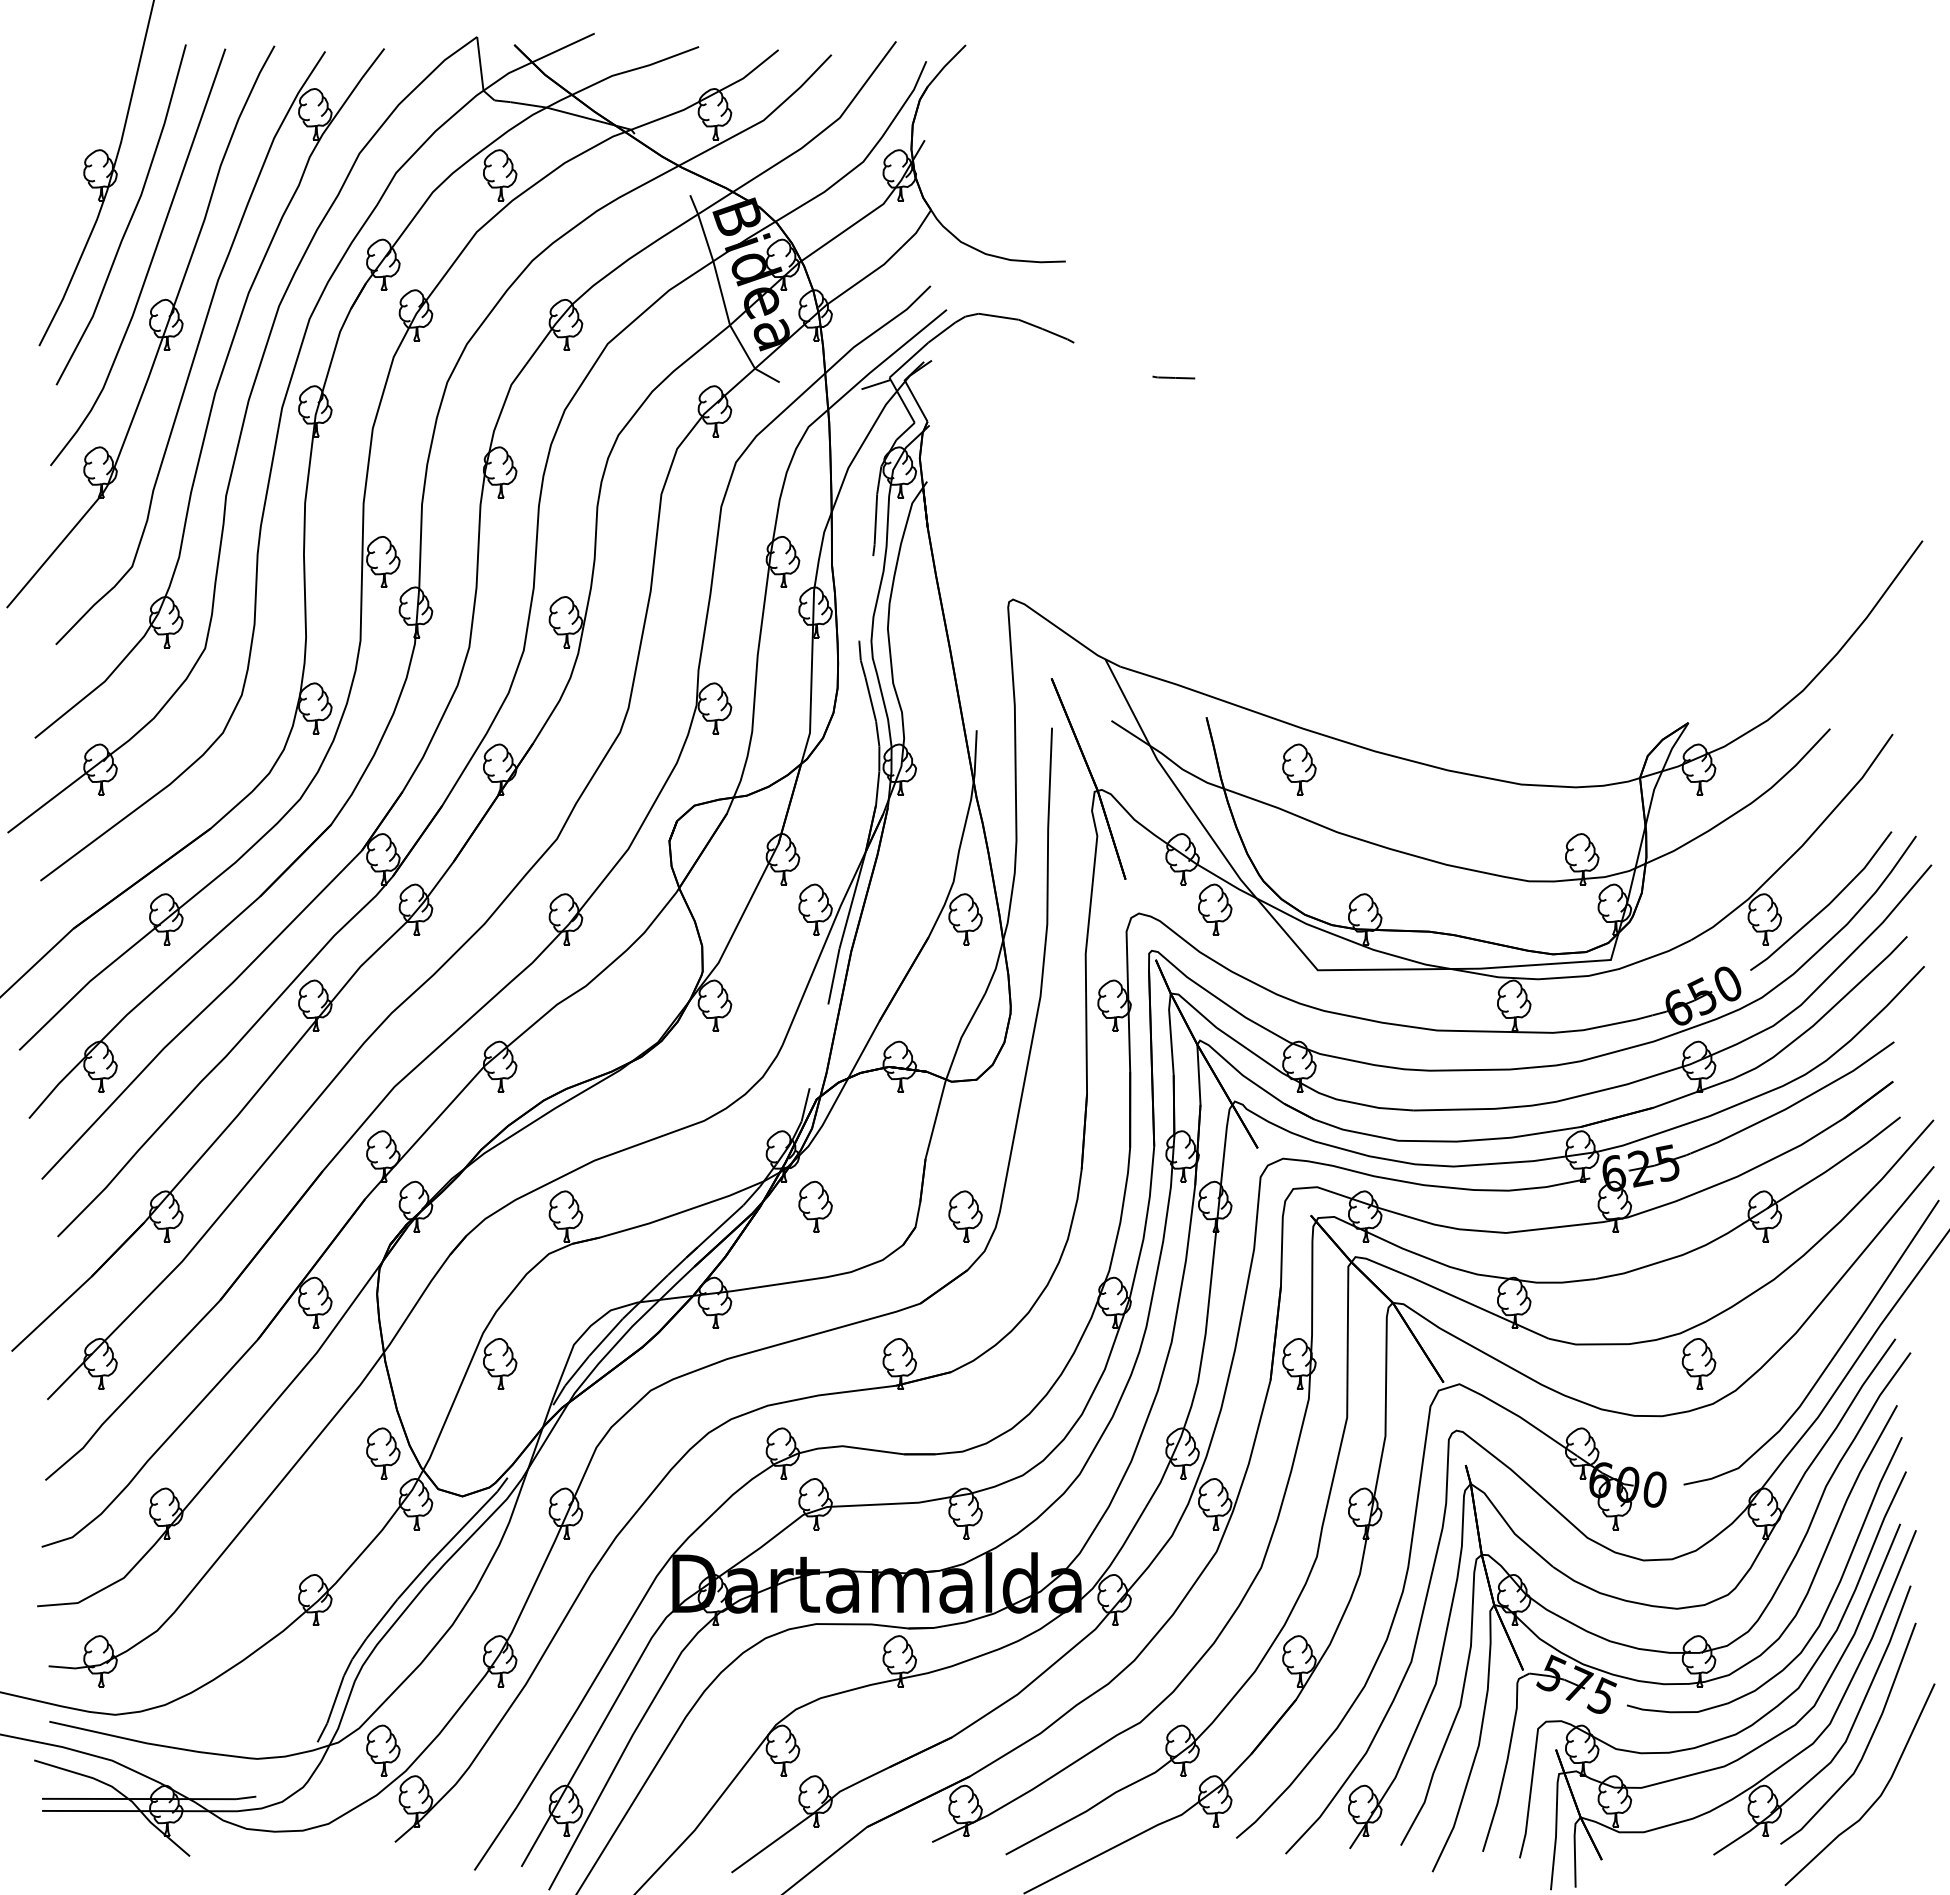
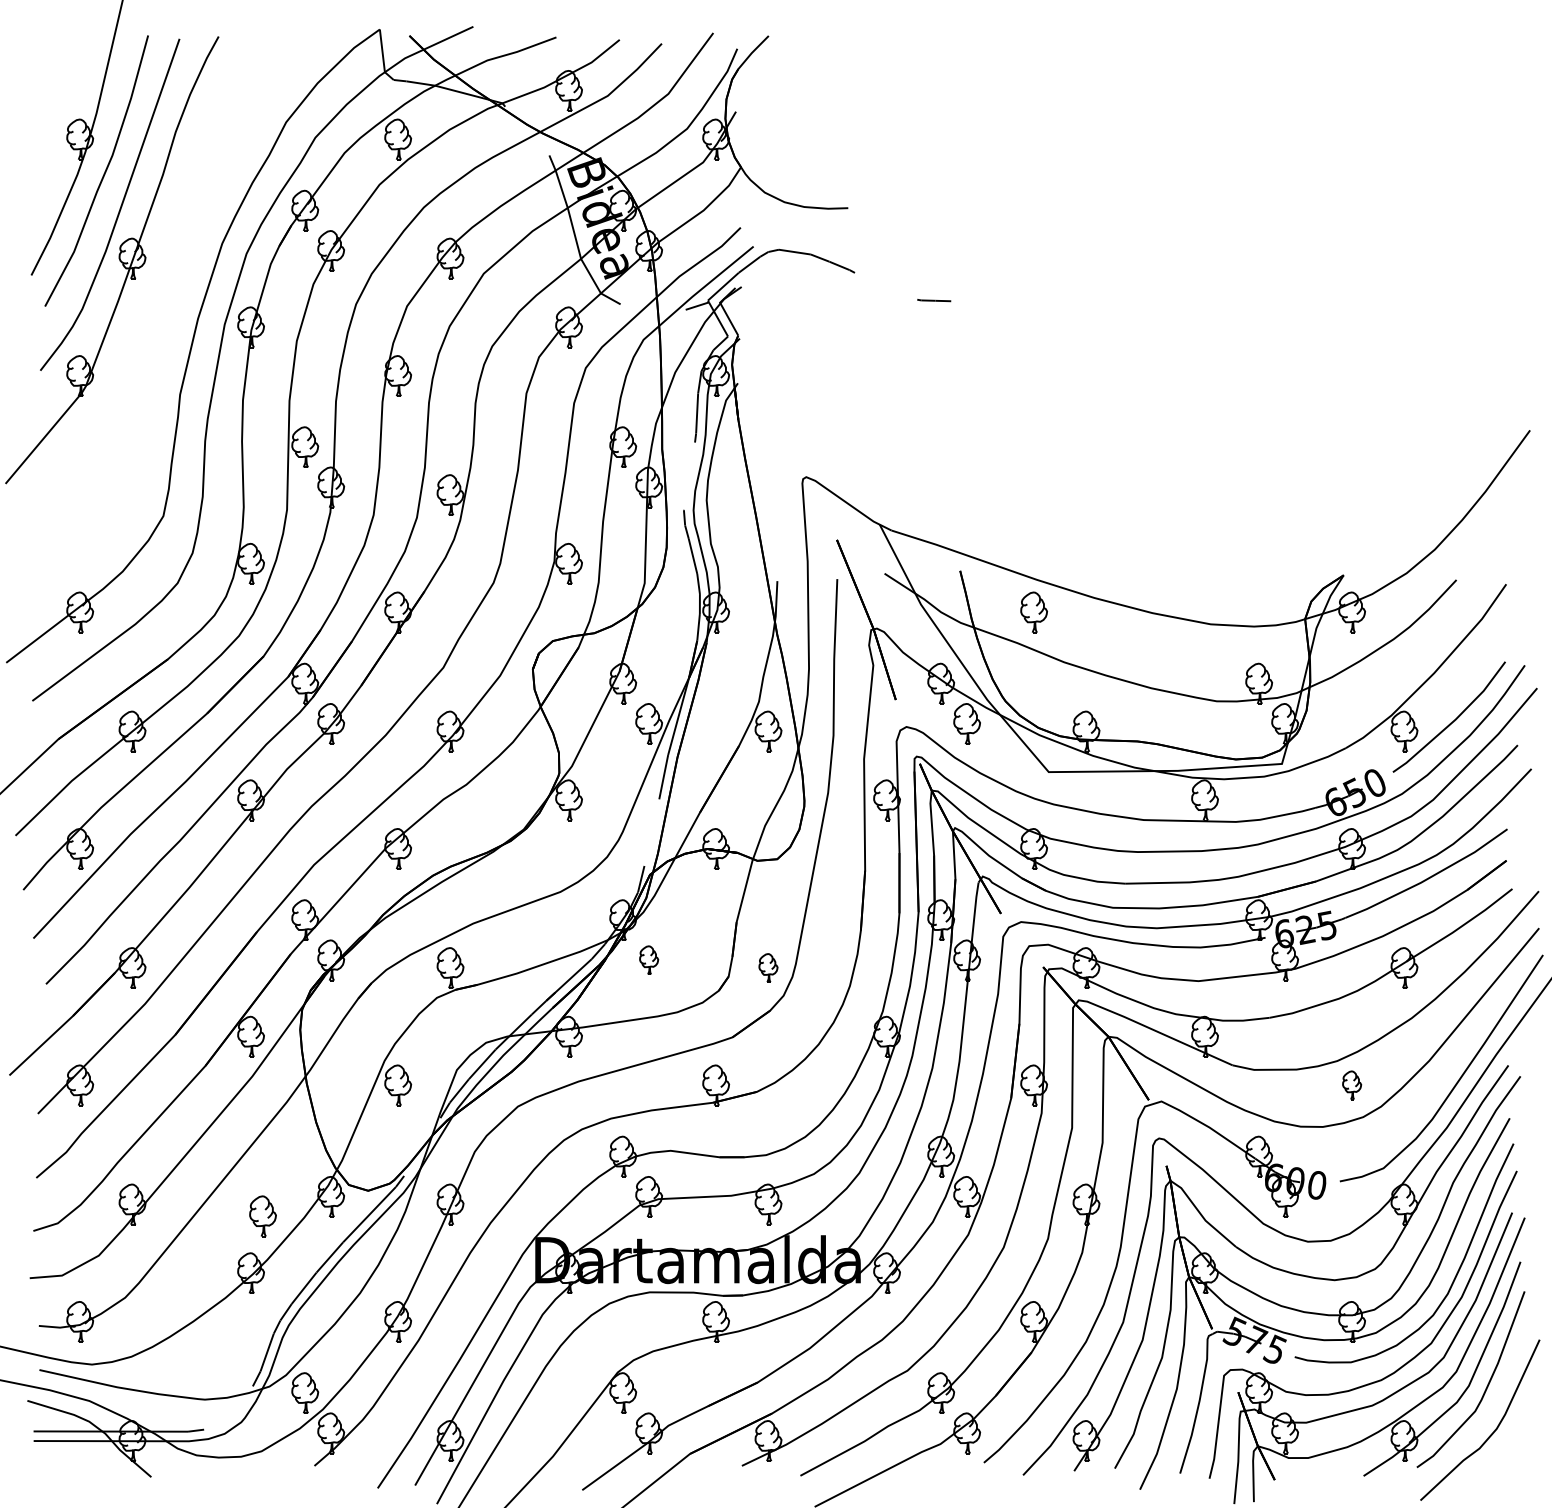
part: (209, 393) -> (166, 313), removed
part: (815, 1206) -> (649, 960), size x0.7
part: (965, 1216) -> (768, 968), size x0.7
part: (1698, 1363) -> (1351, 1085), size x0.7
part: (383, 1453) -> (263, 1216), moved

